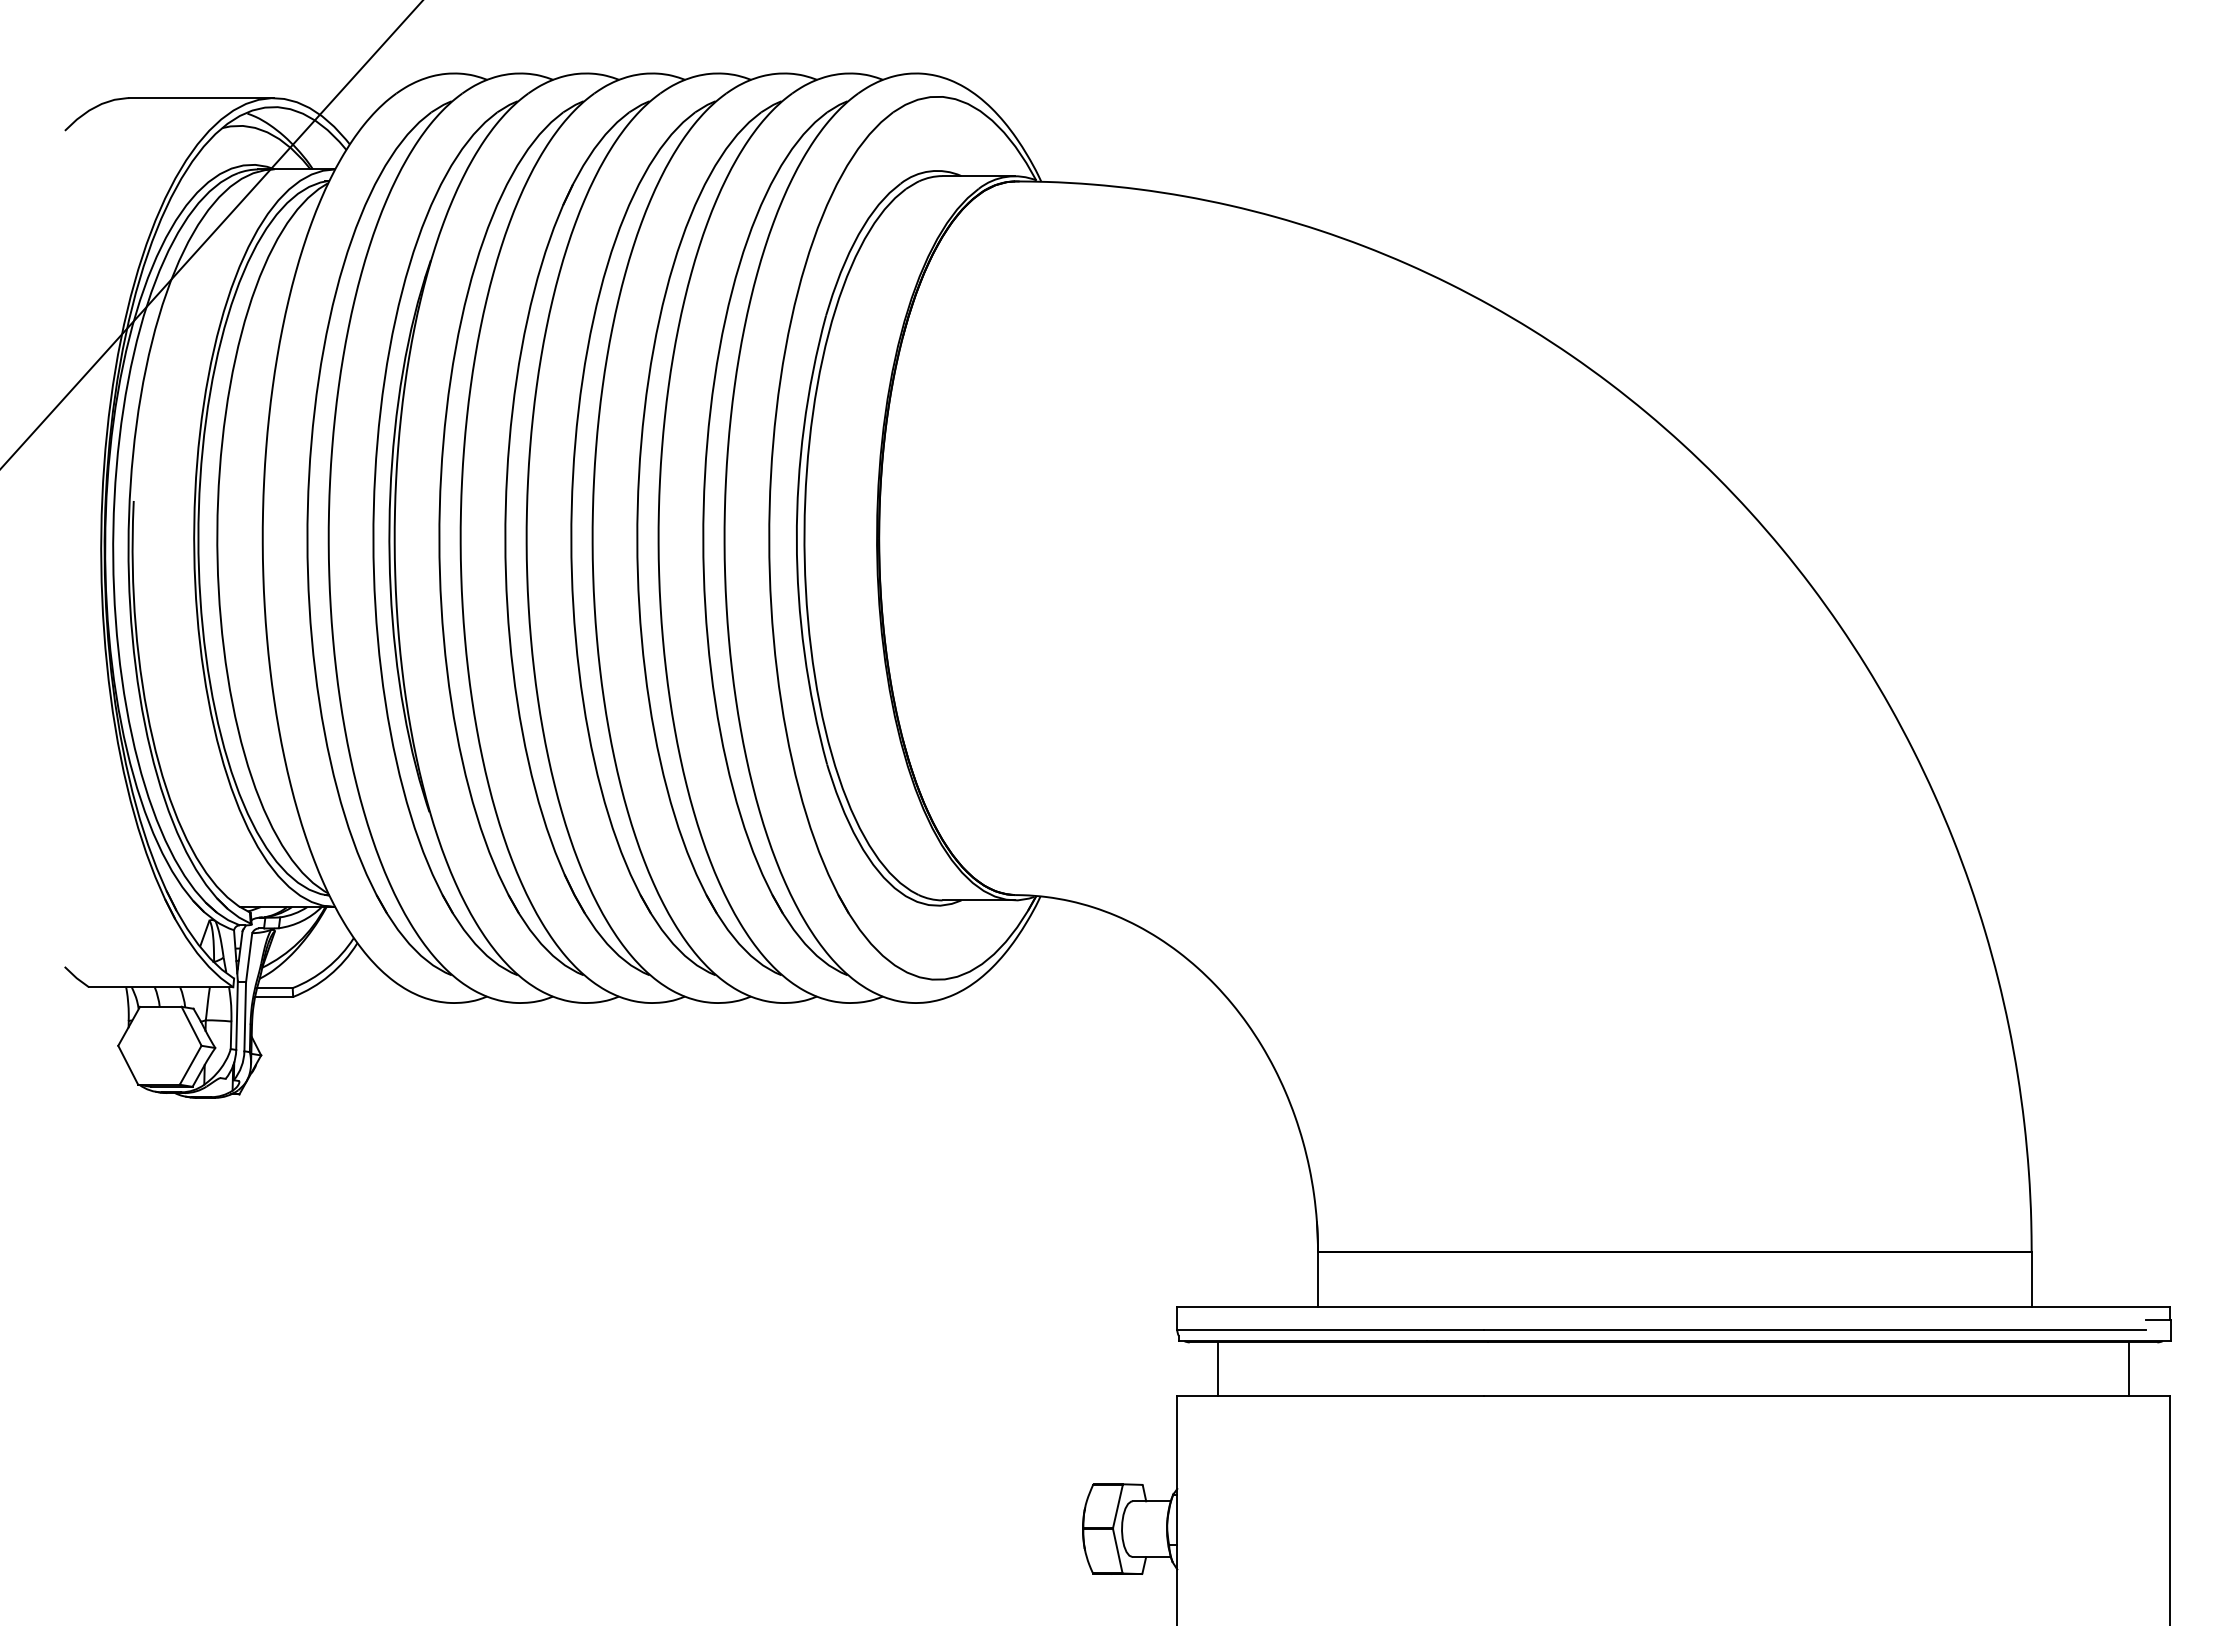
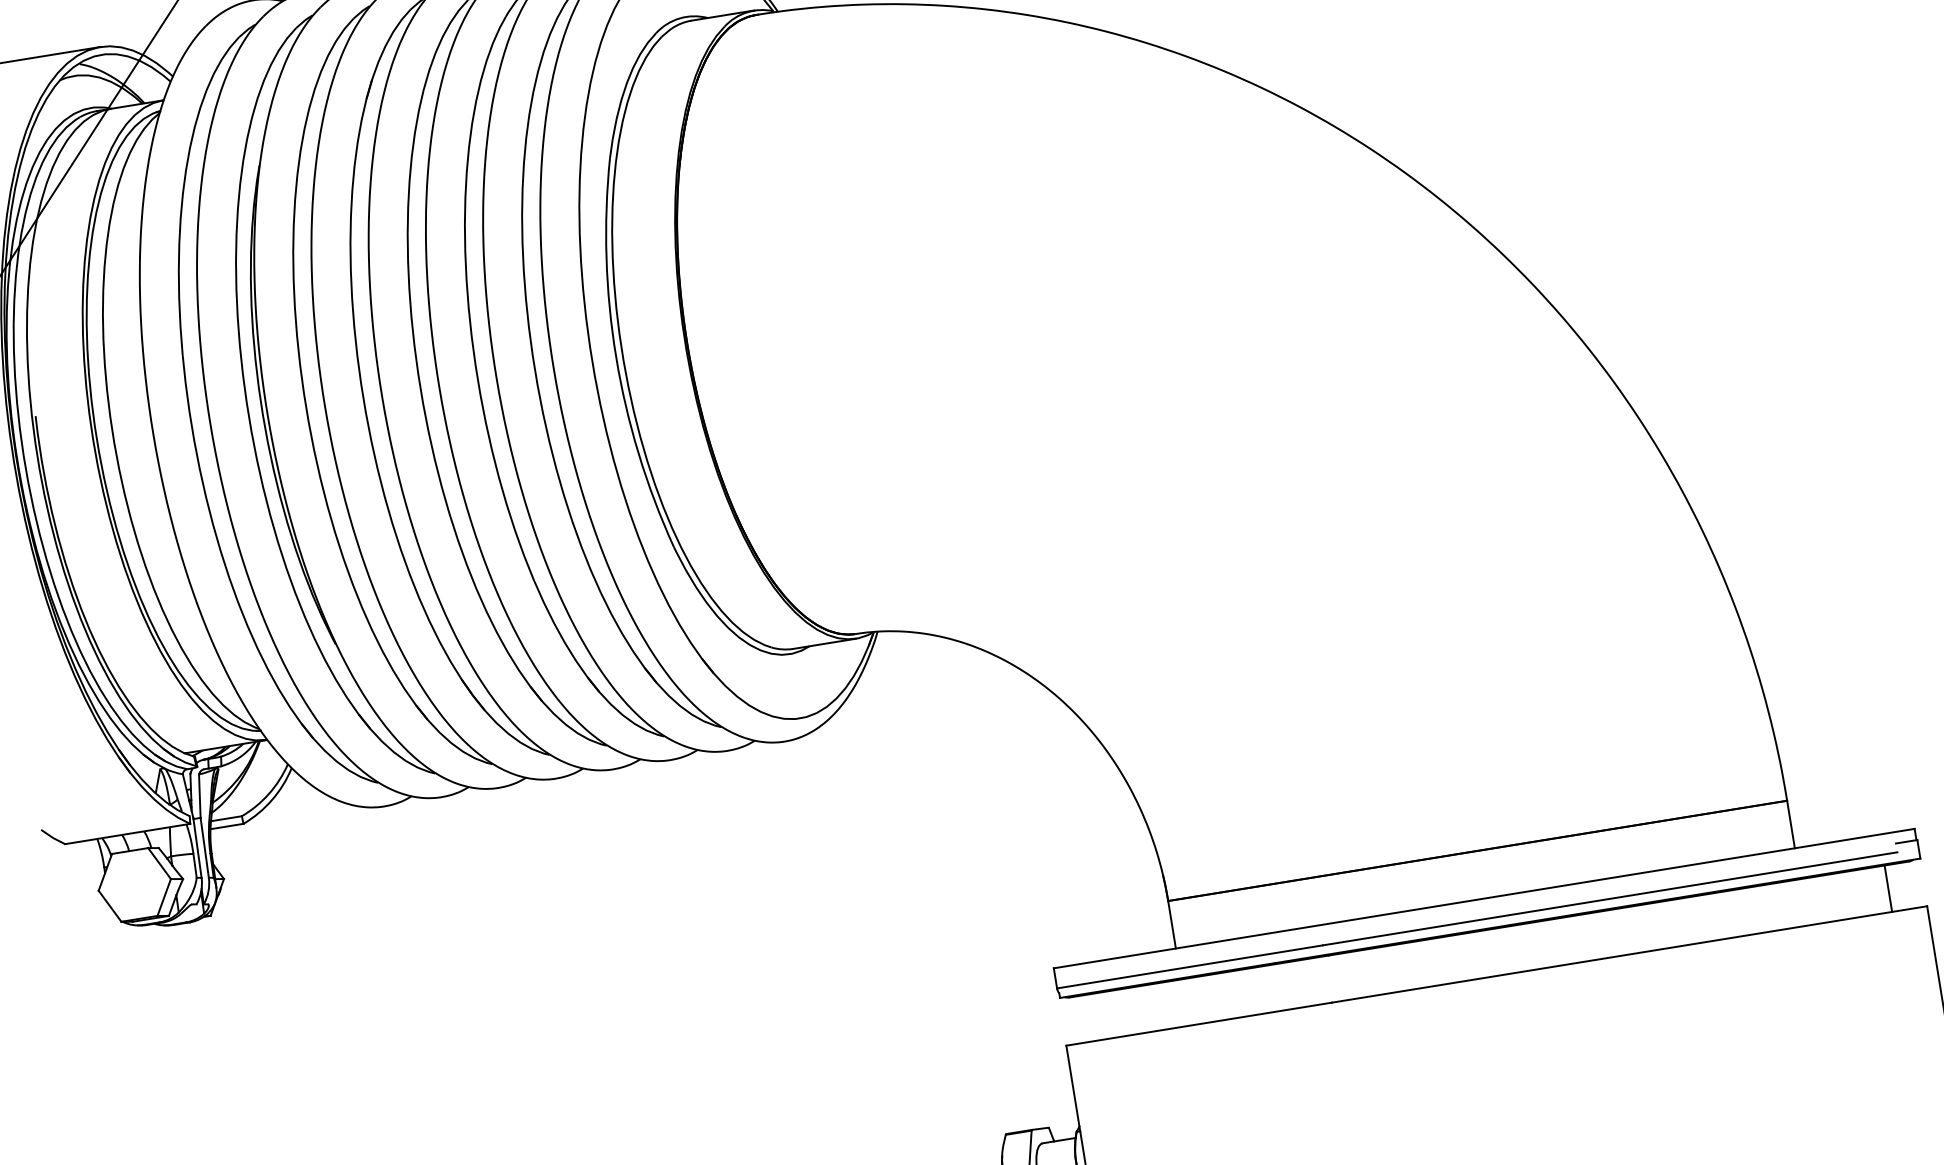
line: (1217, 1368) -> (1097, 1016), removed

